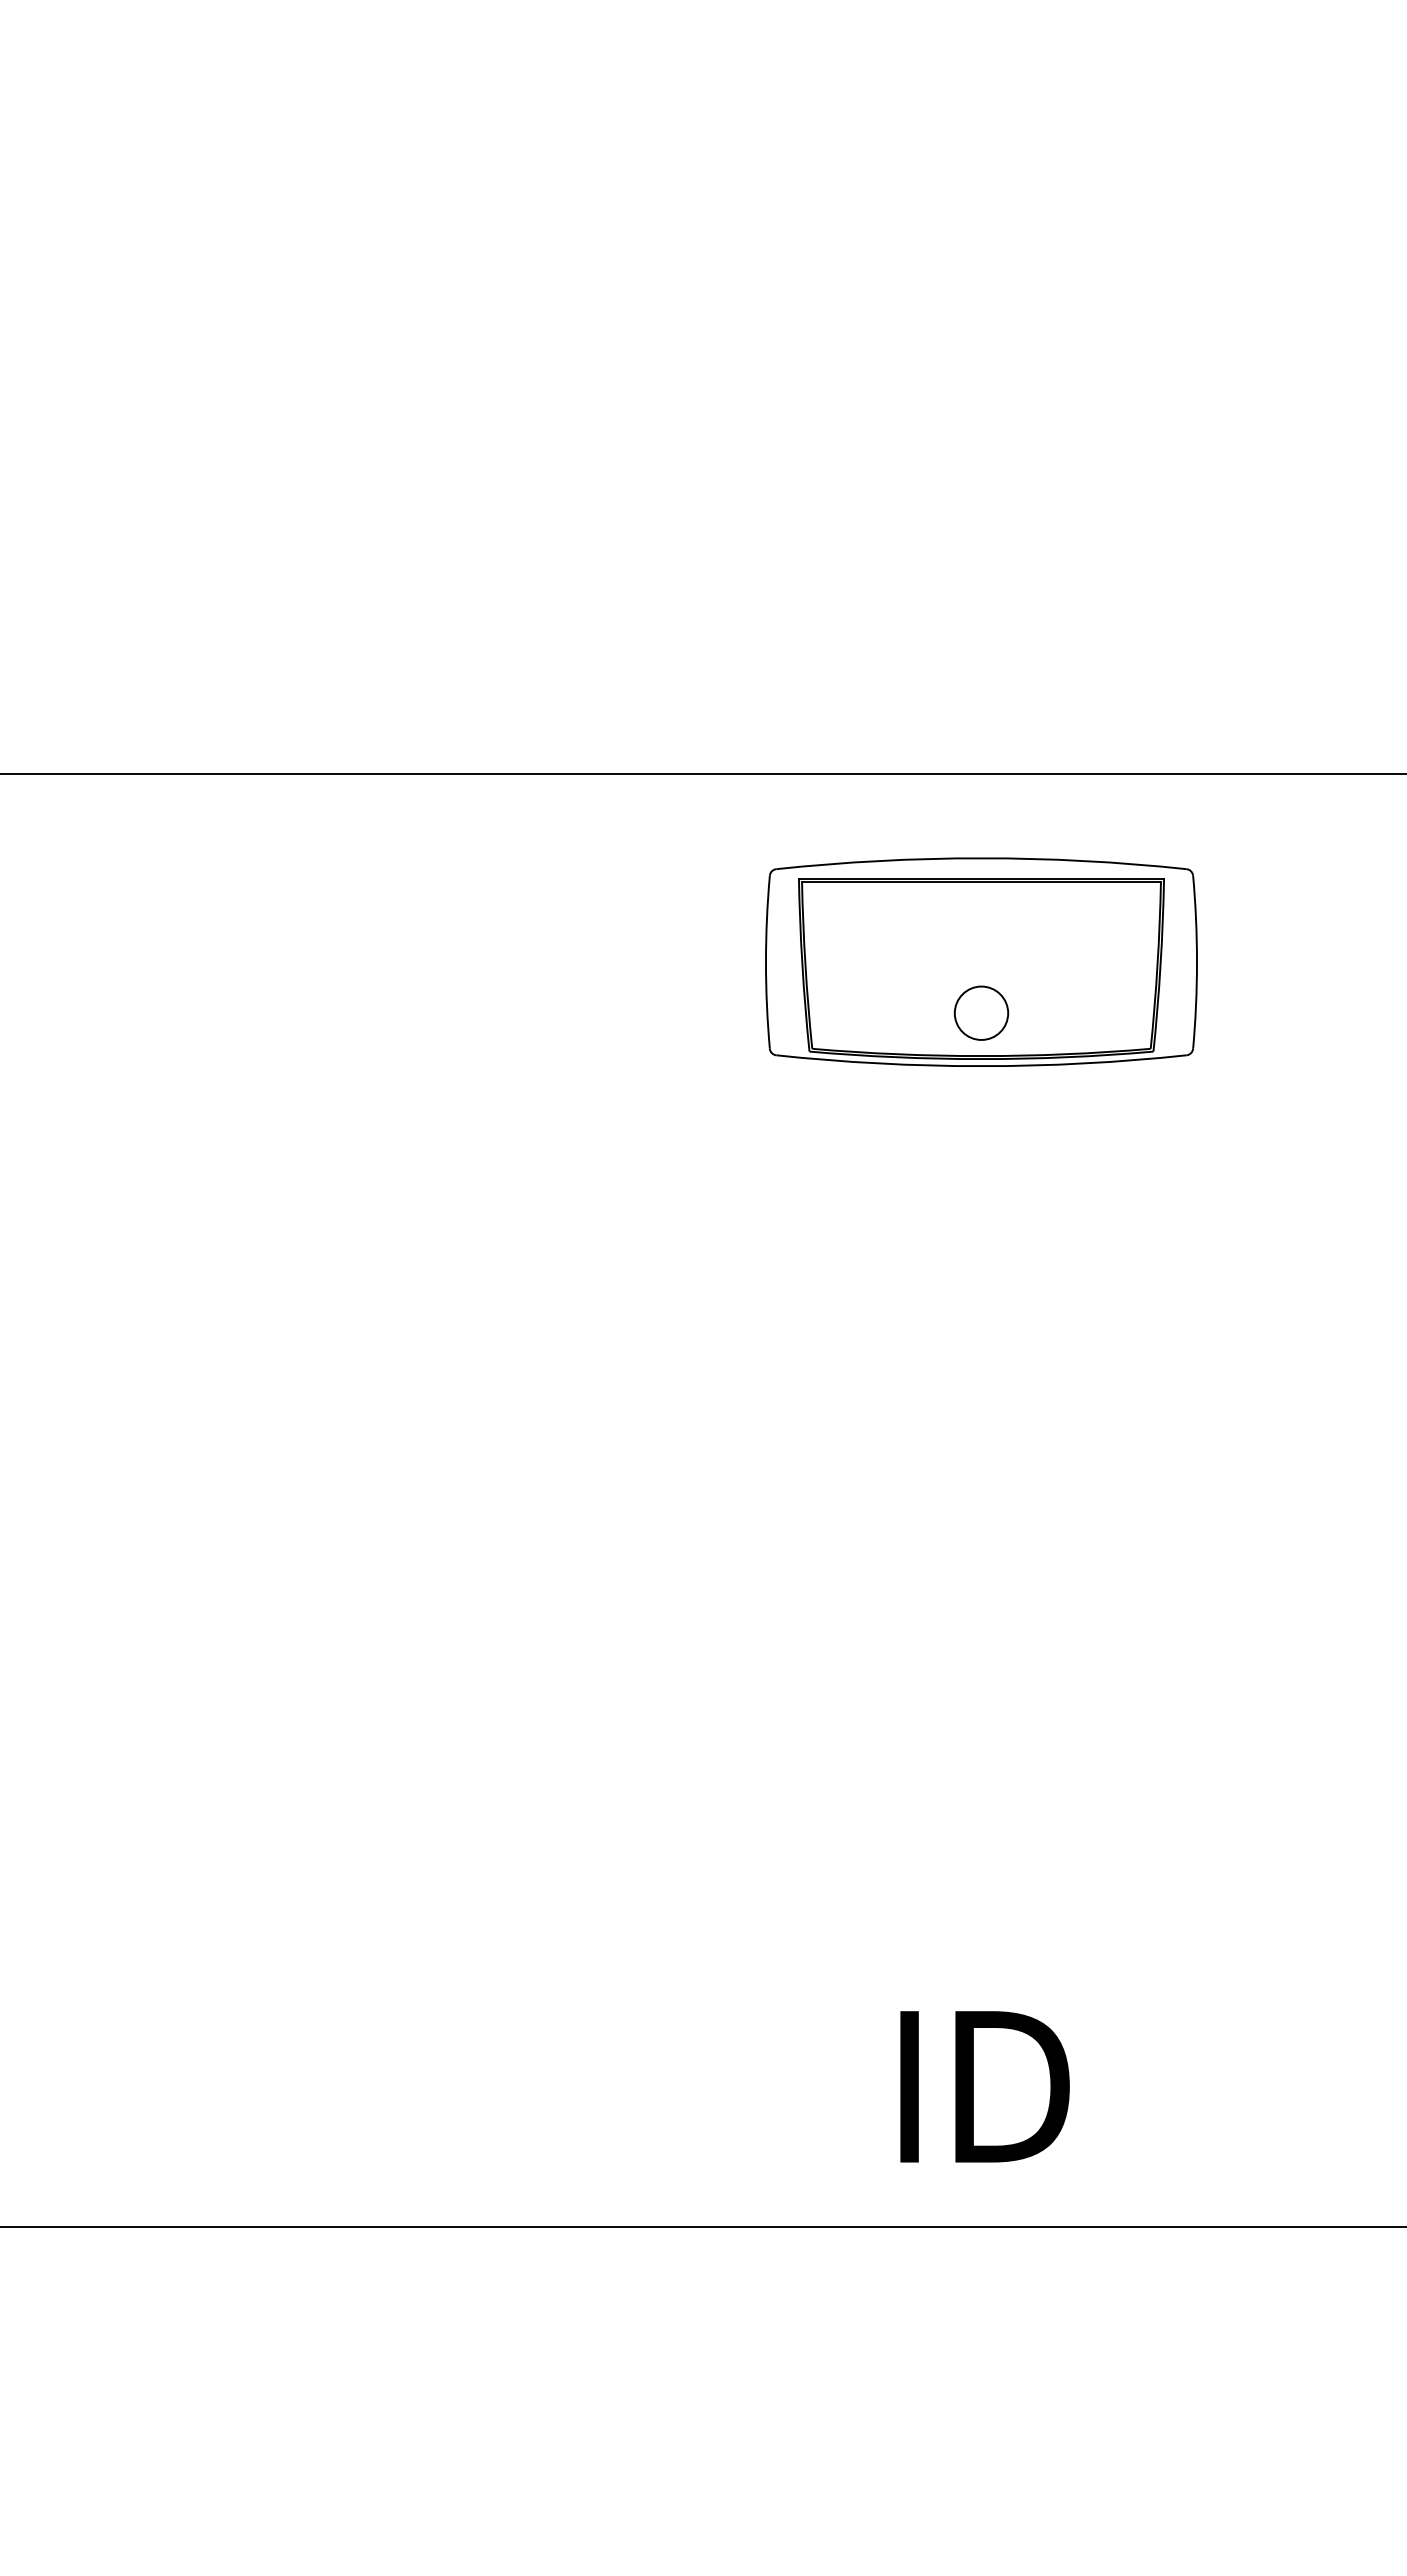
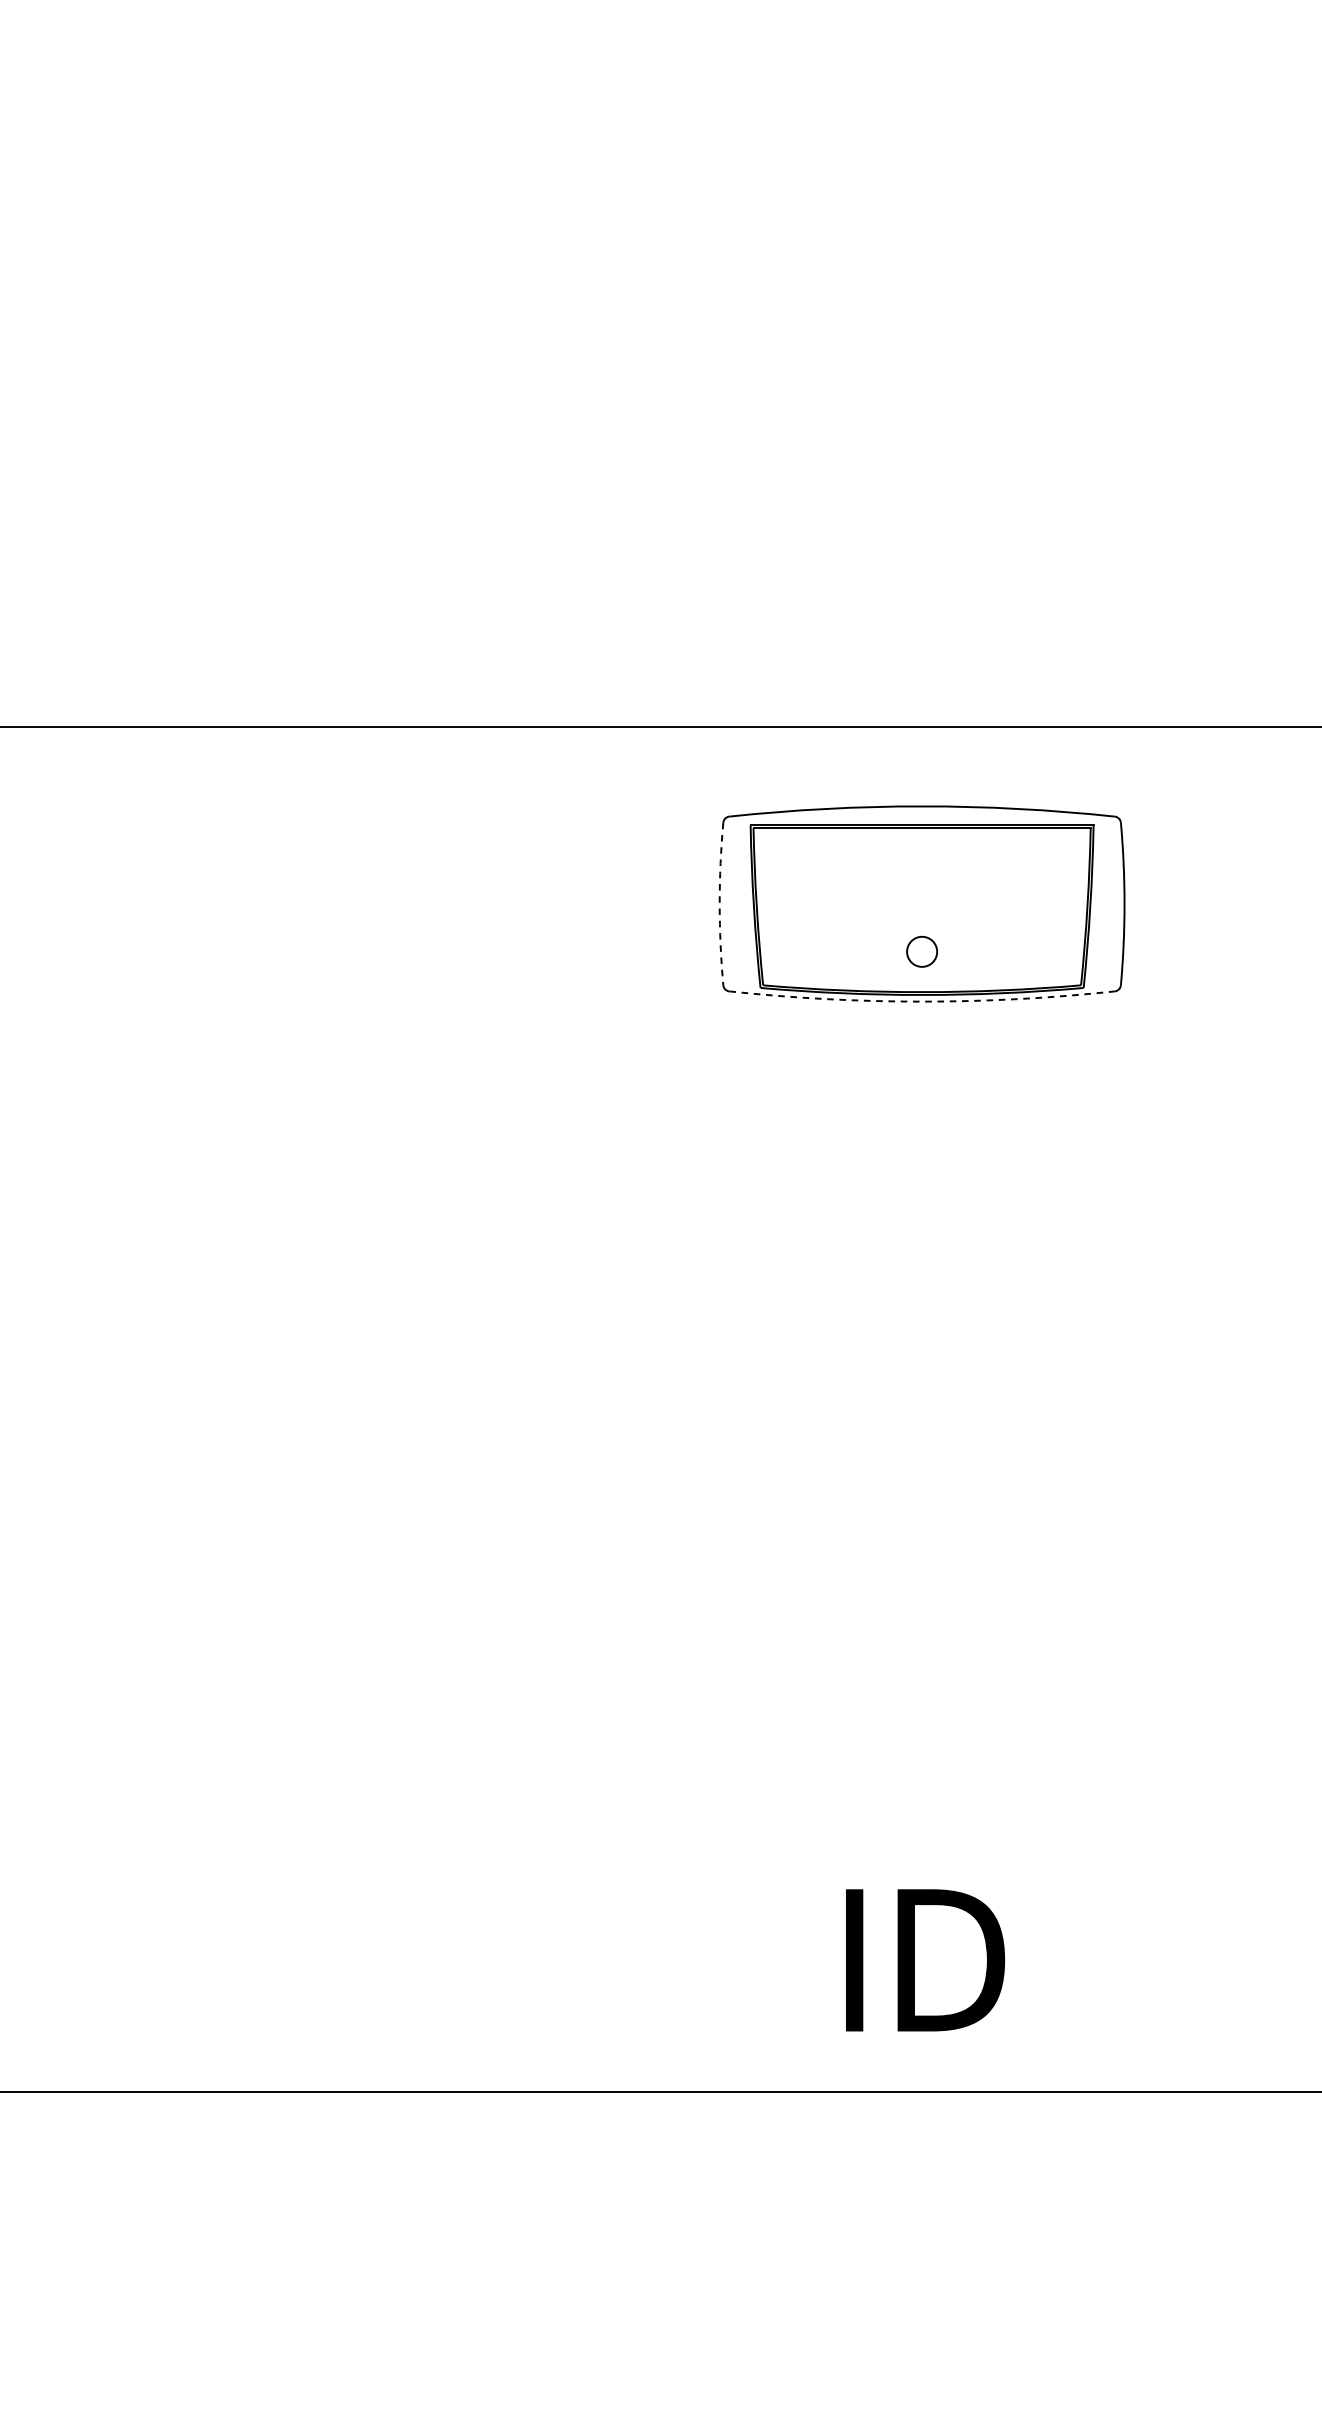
arc: (765, 962) -> (719, 904), solid -> dashed
circle: (981, 1012) -> (922, 951), size x0.6
arc: (981, 1066) -> (922, 1001), solid -> dashed

